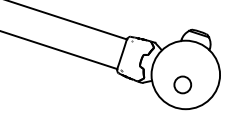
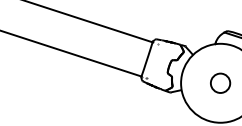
circle: (182, 84) -> (220, 82), moved

